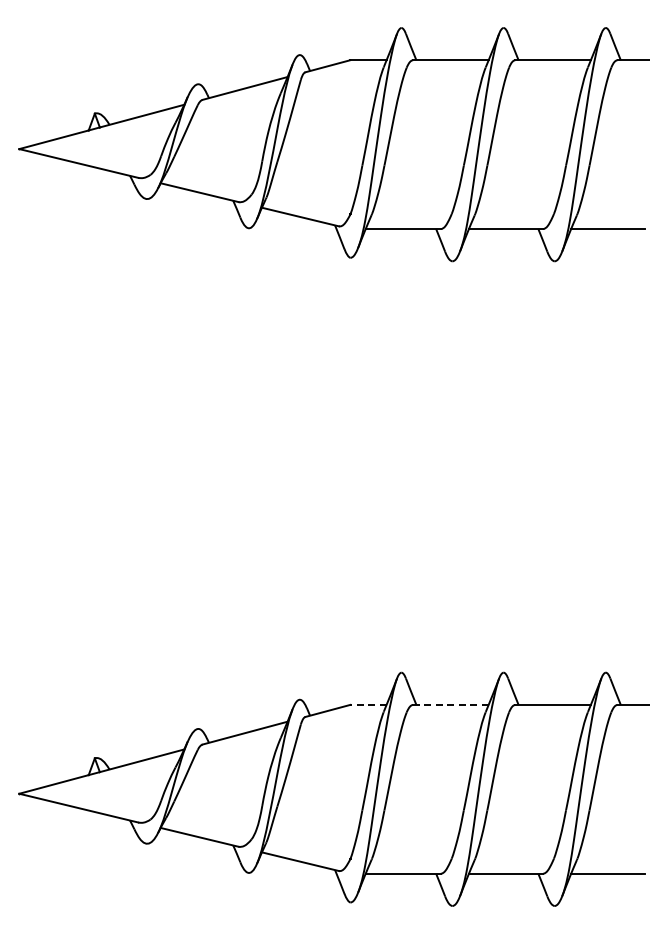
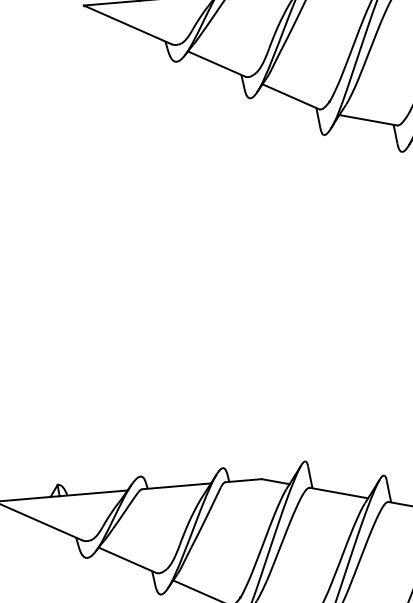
line: (368, 704) -> (275, 481), dashed -> solid
line: (450, 704) -> (338, 492), dashed -> solid

